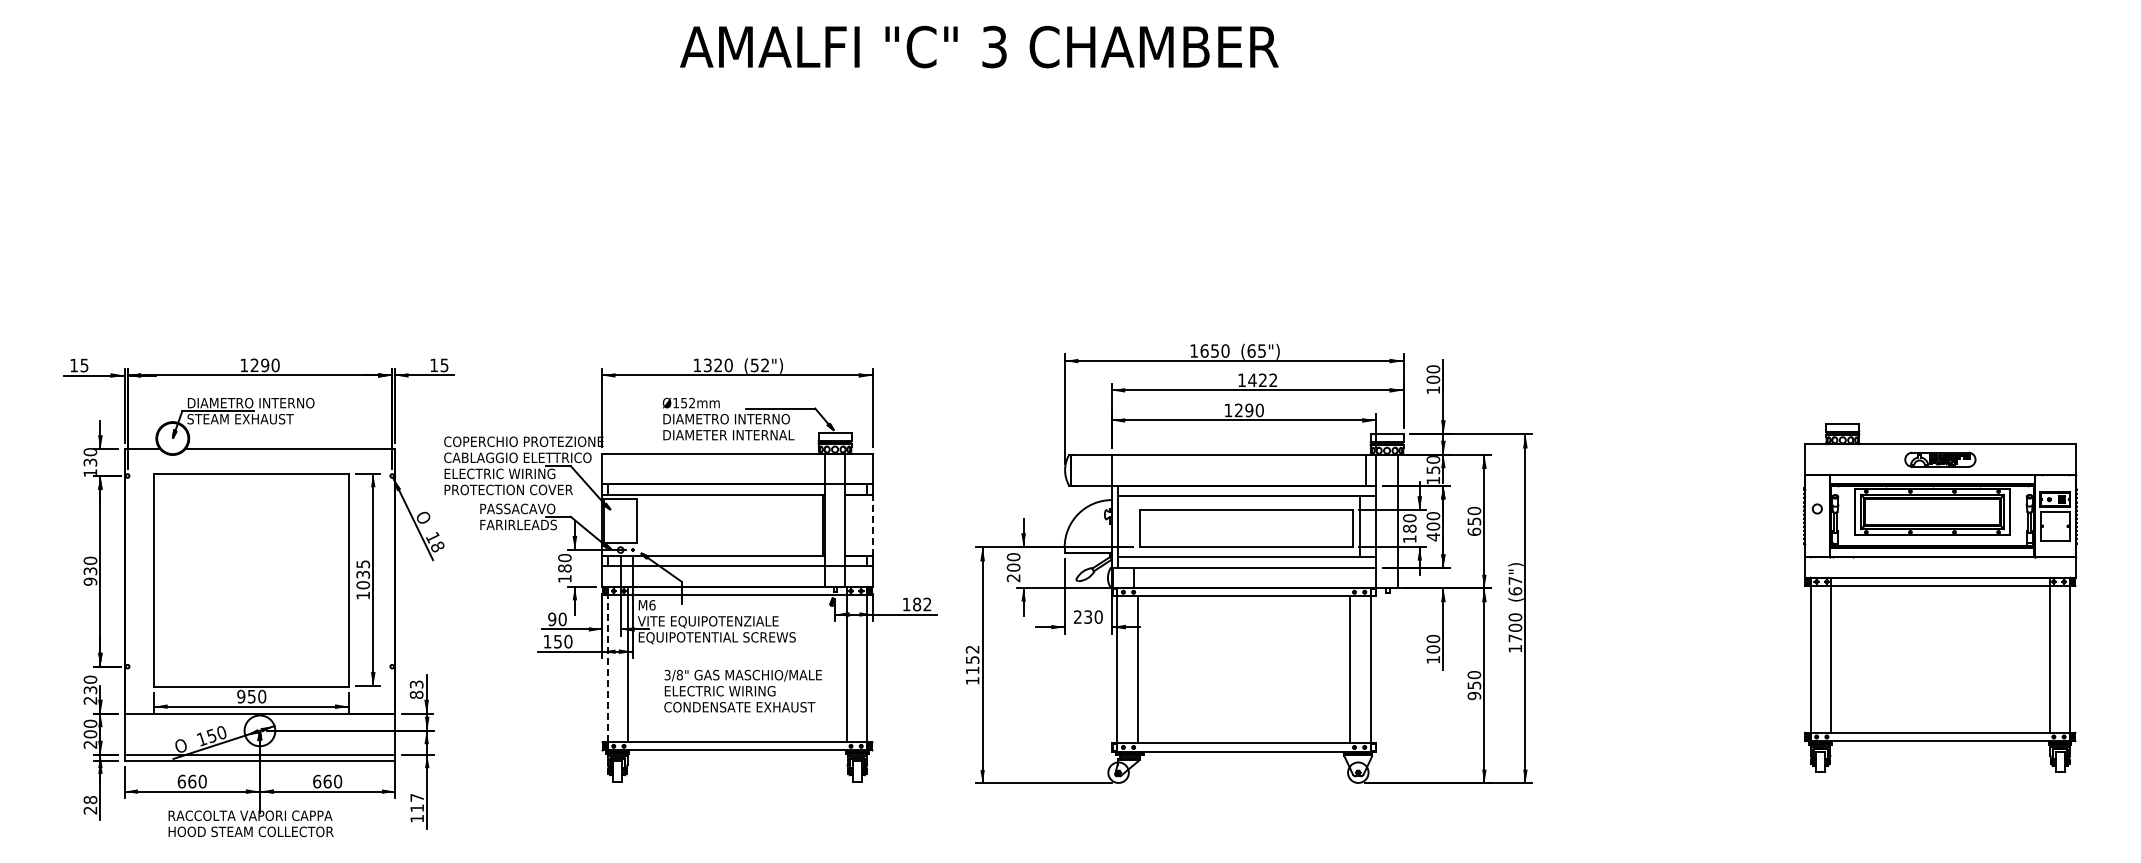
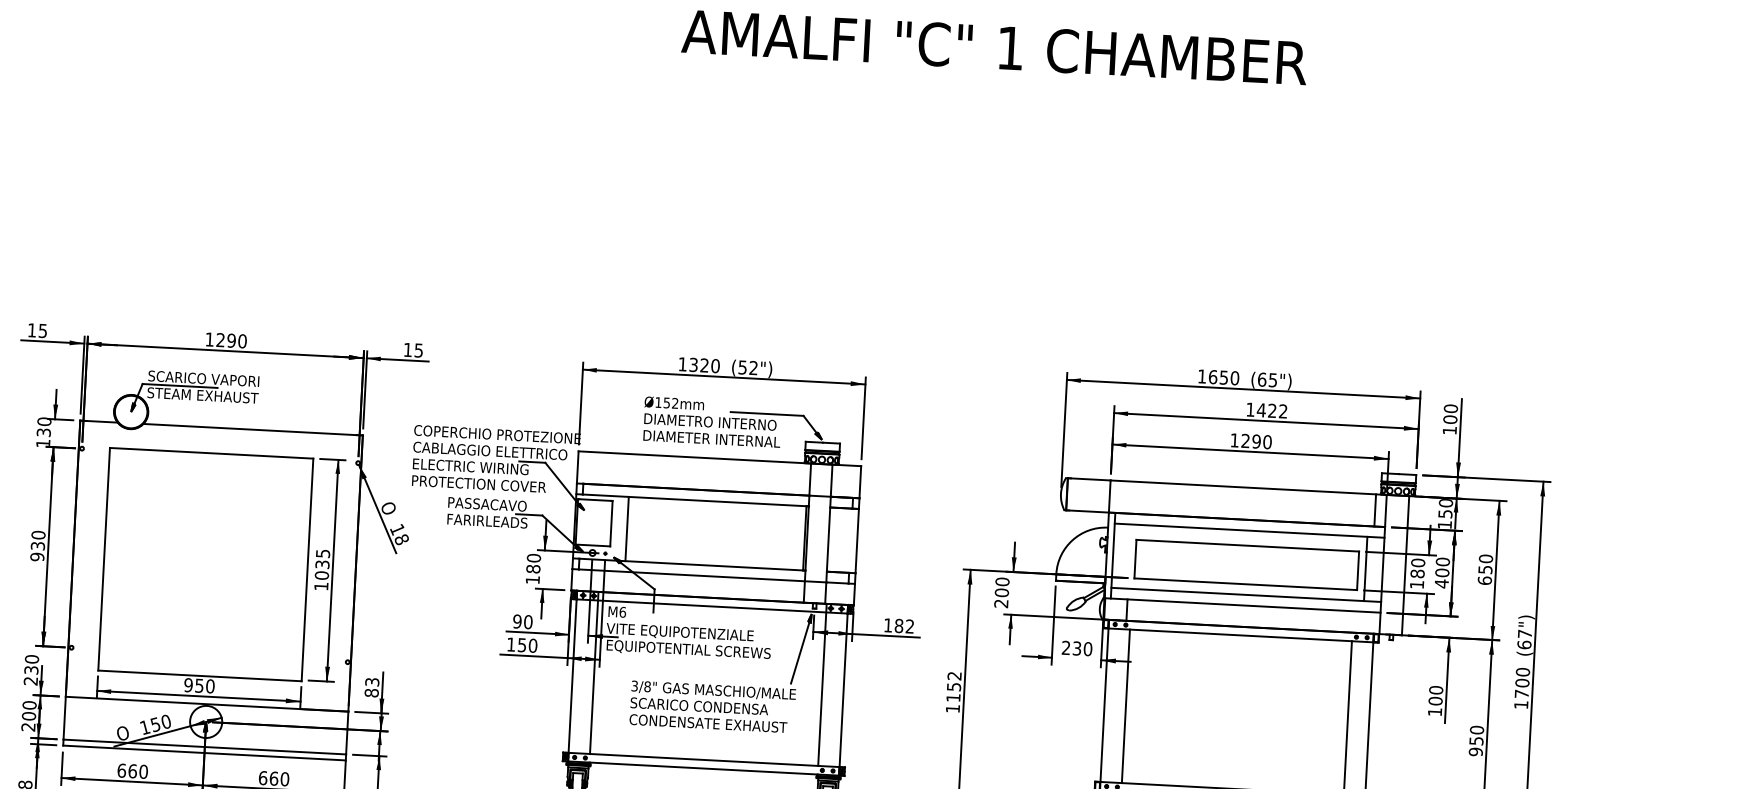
text: (994, 46) -> (1010, 47), 3 -> 1
text: (250, 402) -> (214, 378), DIAMETRO INTERNO -> SCARICO VAPORI
line: (652, 525) -> (627, 529), added
line: (872, 525) -> (856, 541), dashed -> solid
line: (823, 634) -> (799, 652), added
line: (607, 664) -> (572, 671), dashed -> solid
text: (730, 691) -> (699, 706), ELECTRIC WIRING -> SCARICO CONDENSA

